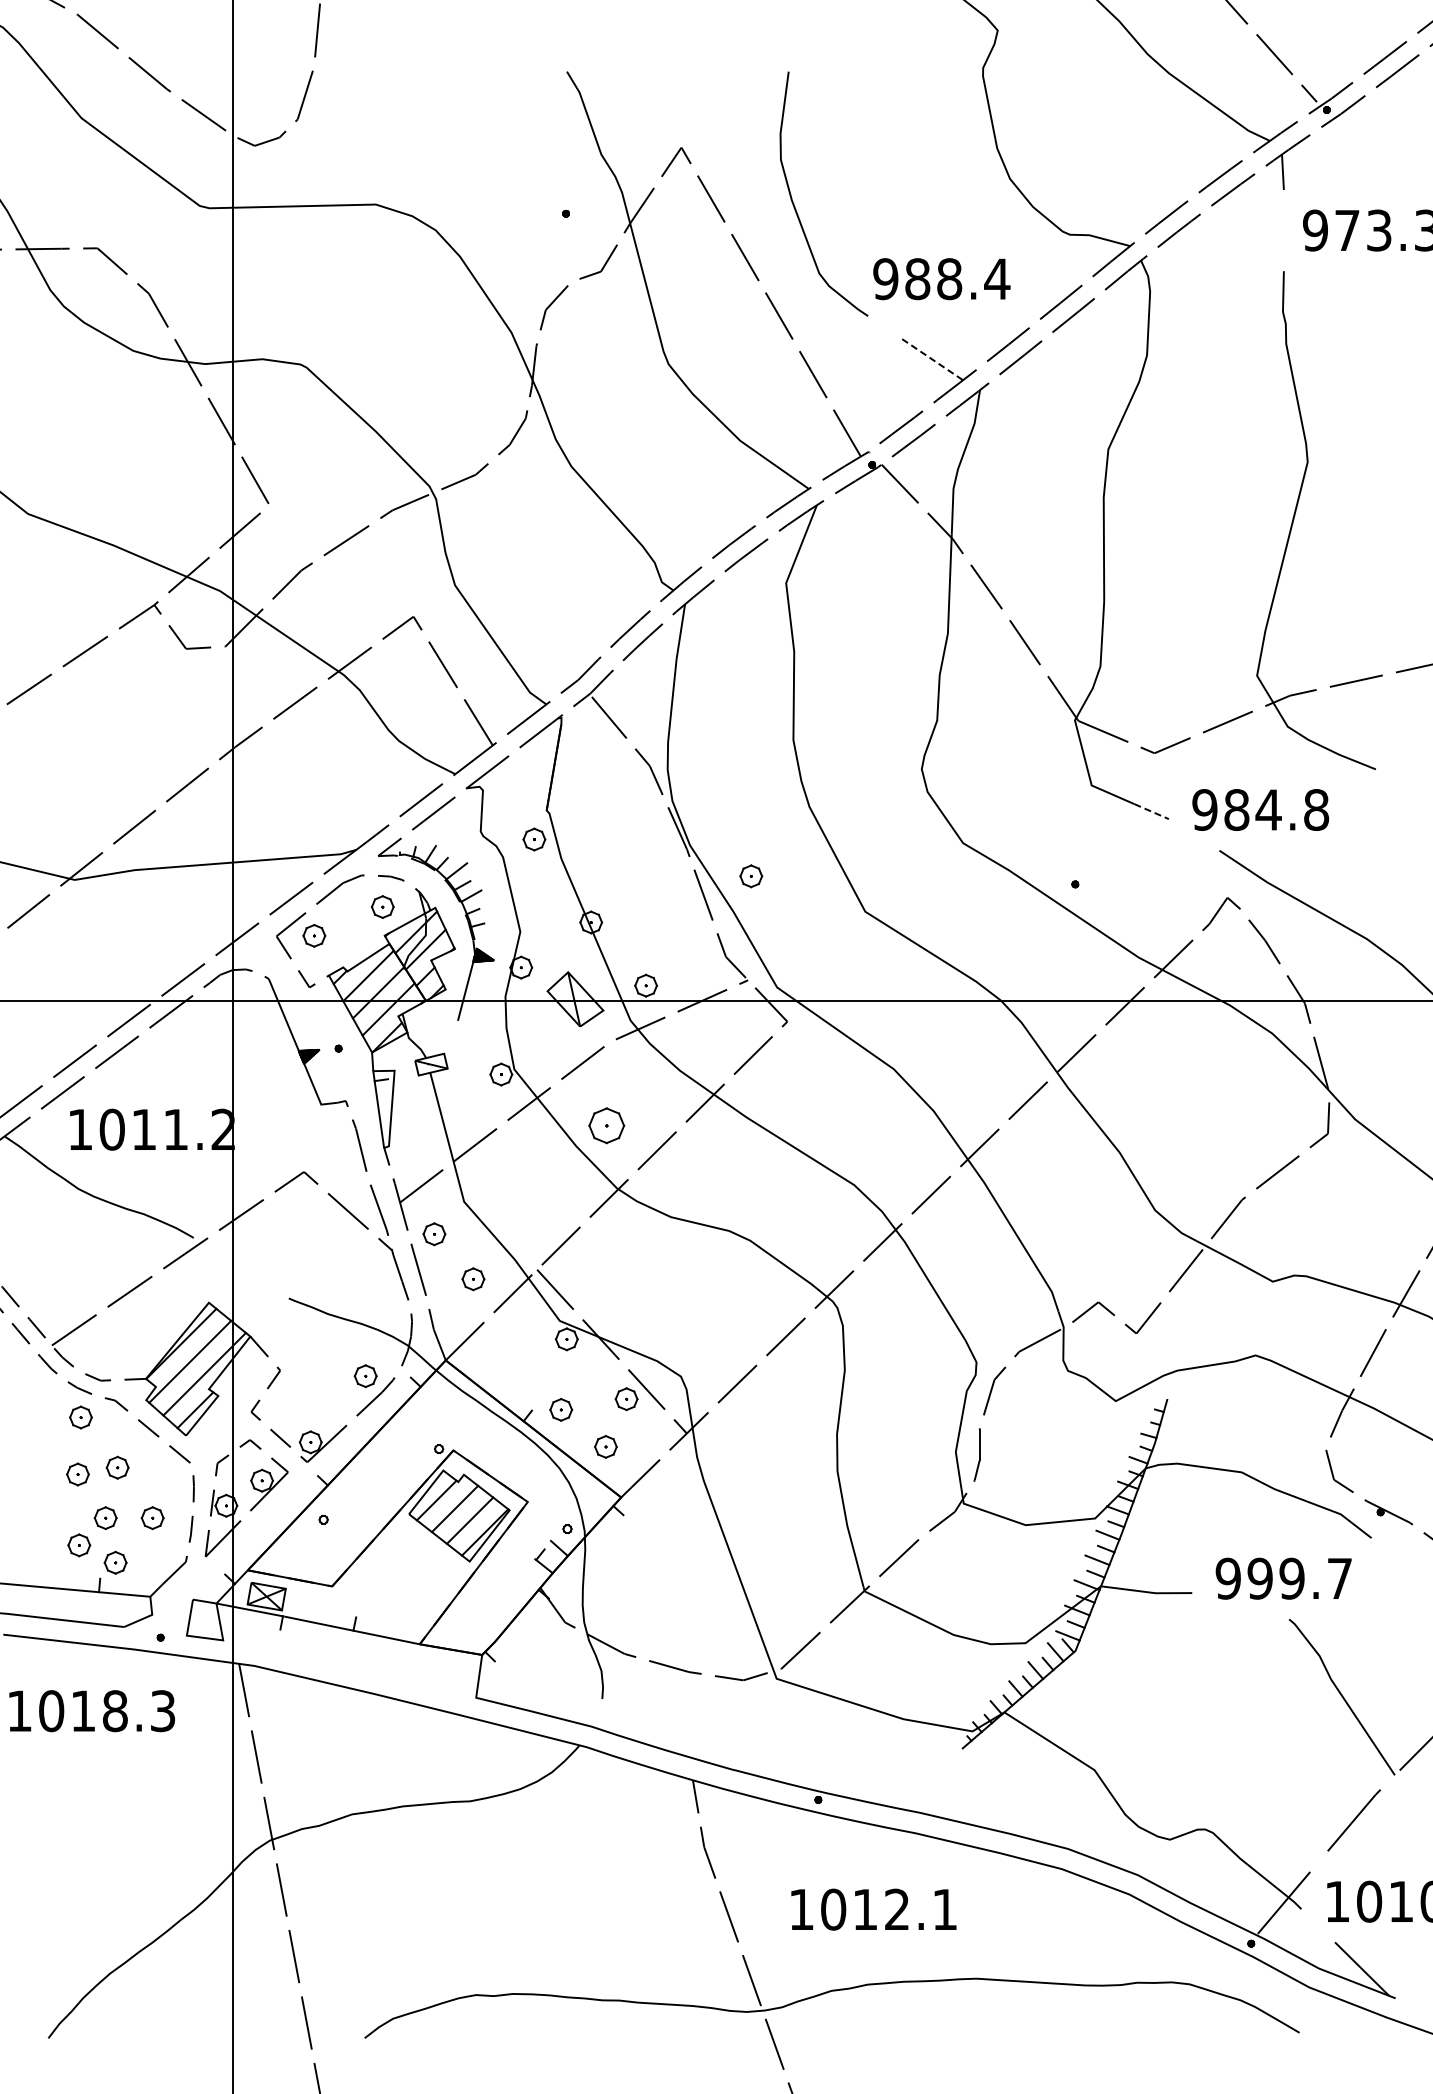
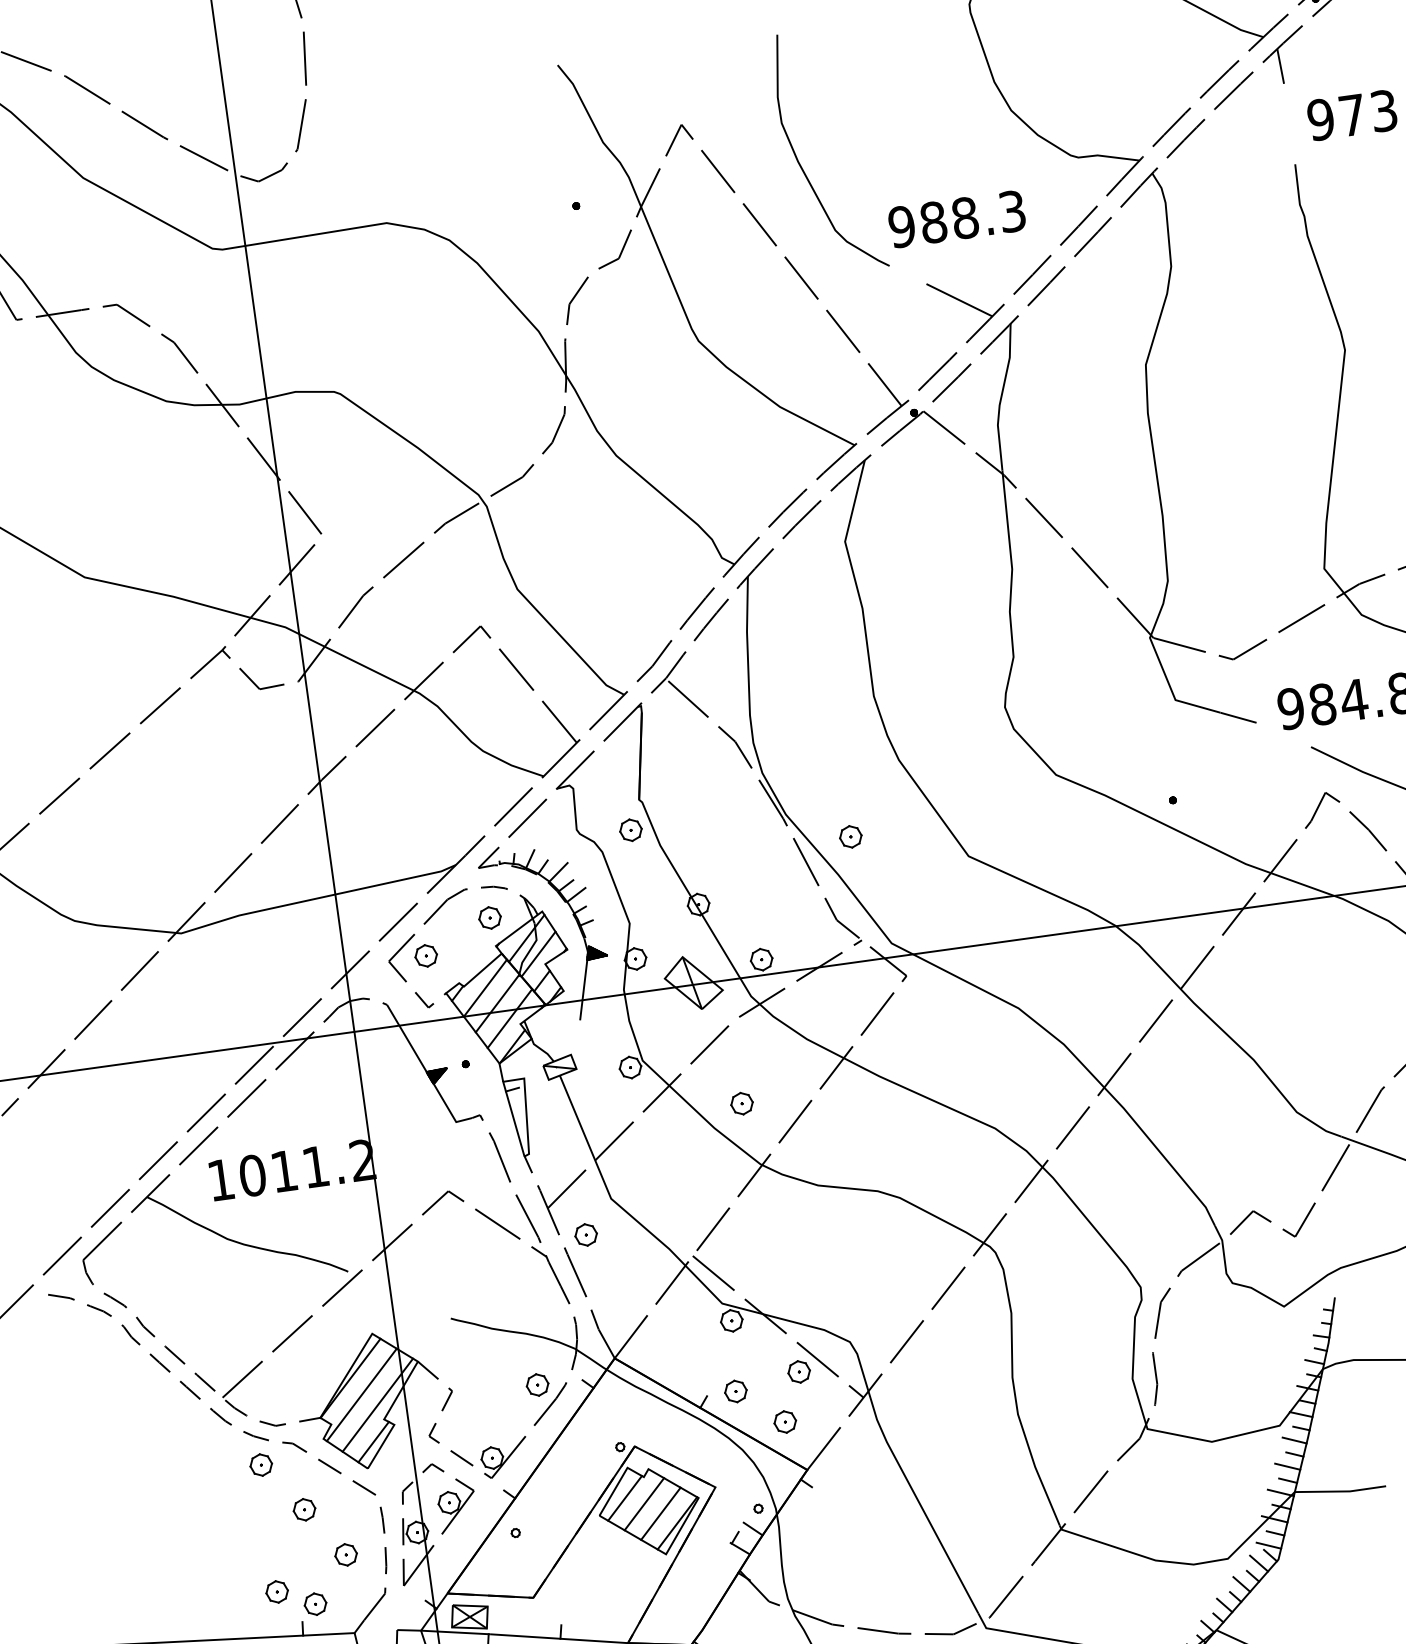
text: (997, 279) -> (1012, 211), 988.4 -> 988.3
line: (932, 359) -> (959, 300), dashed -> solid
line: (1151, 811) -> (1238, 717), dashed -> solid
part: (606, 1125) -> (741, 1103), size x0.62
part: (473, 1279) -> (631, 1274), removed
part: (77, 1474) -> (265, 1521), removed
part: (105, 1517) -> (299, 1560), removed

